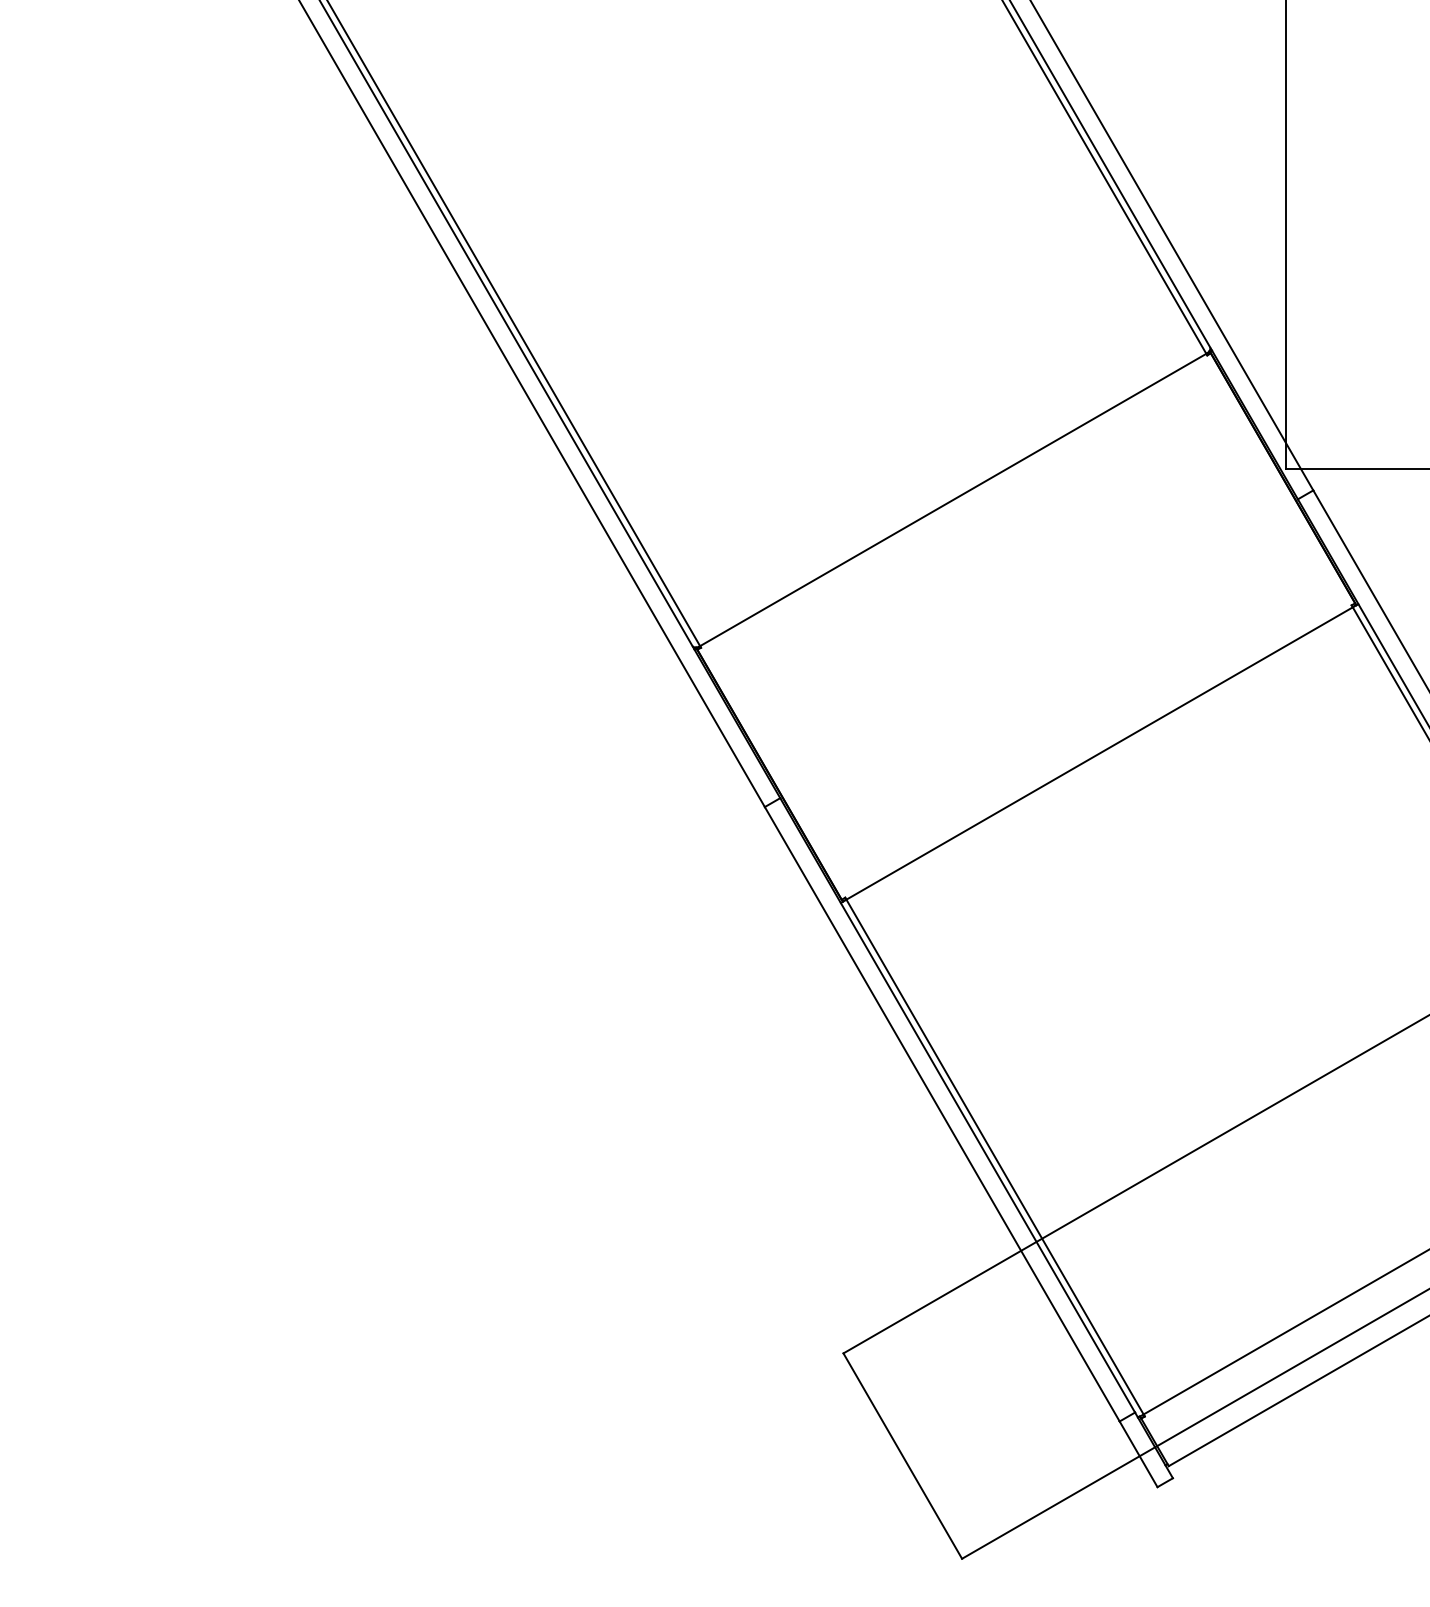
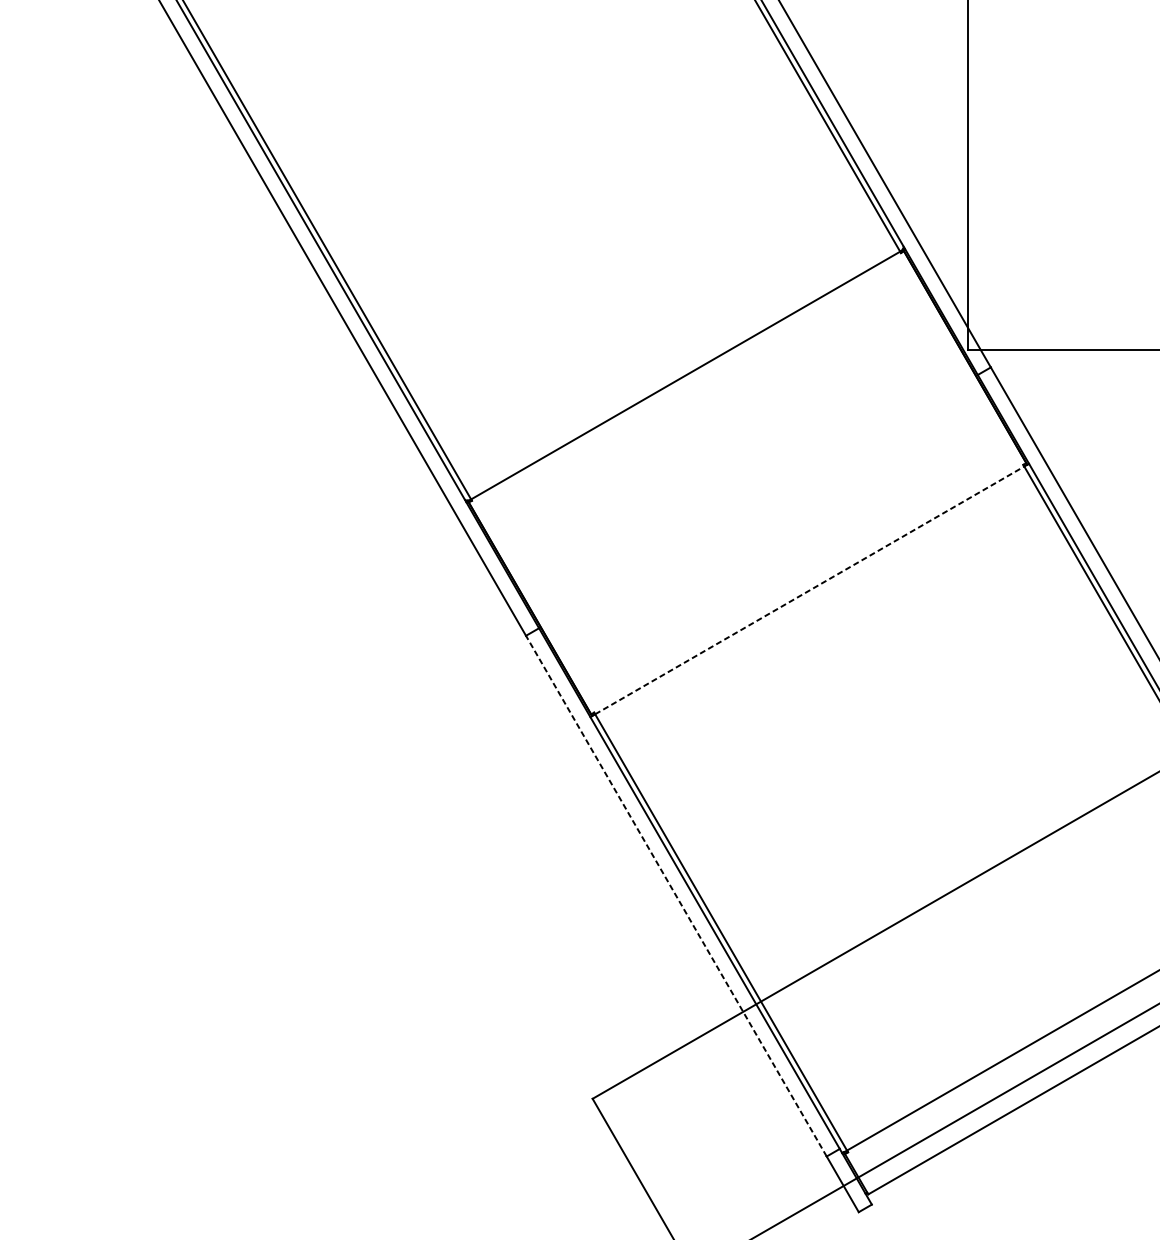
line: (1100, 753) -> (810, 590), solid -> dashed
line: (942, 1114) -> (676, 896), solid -> dashed

